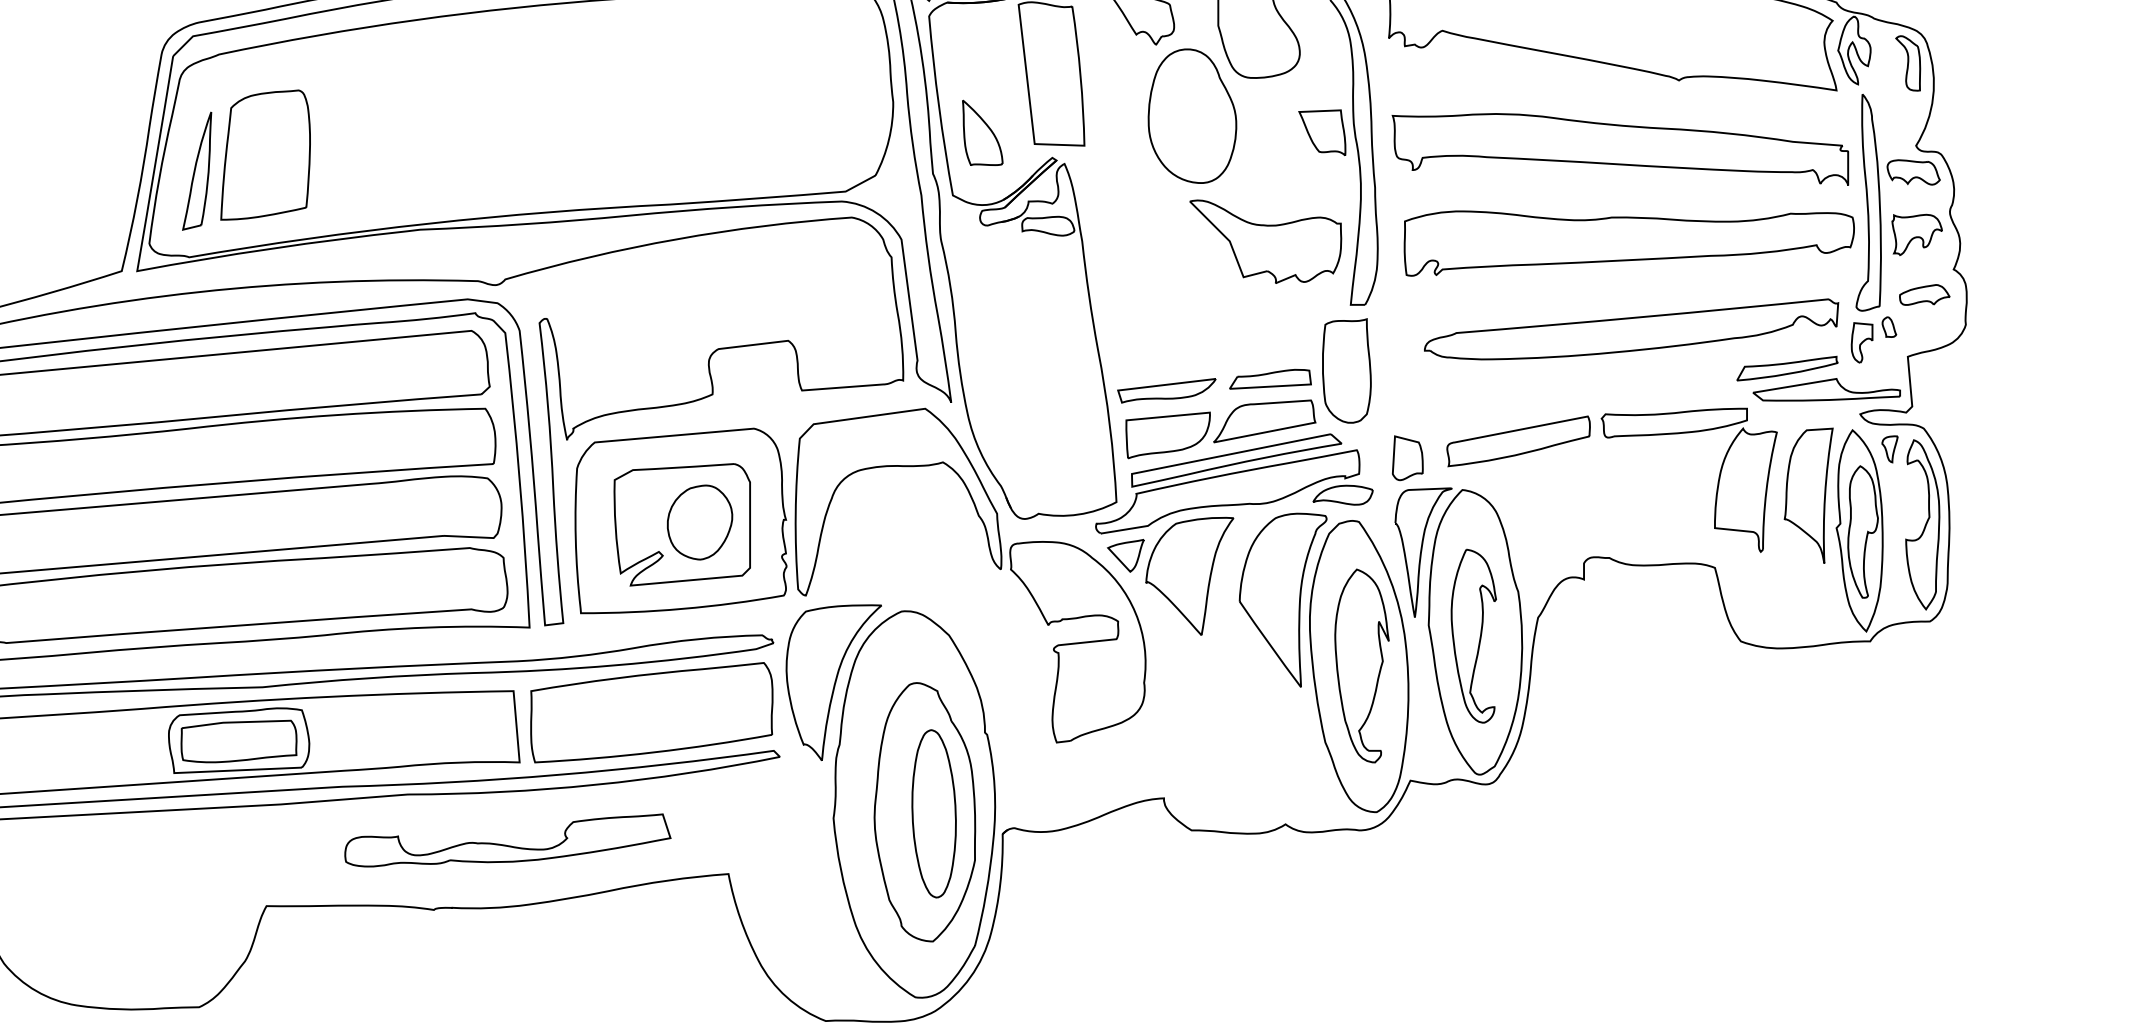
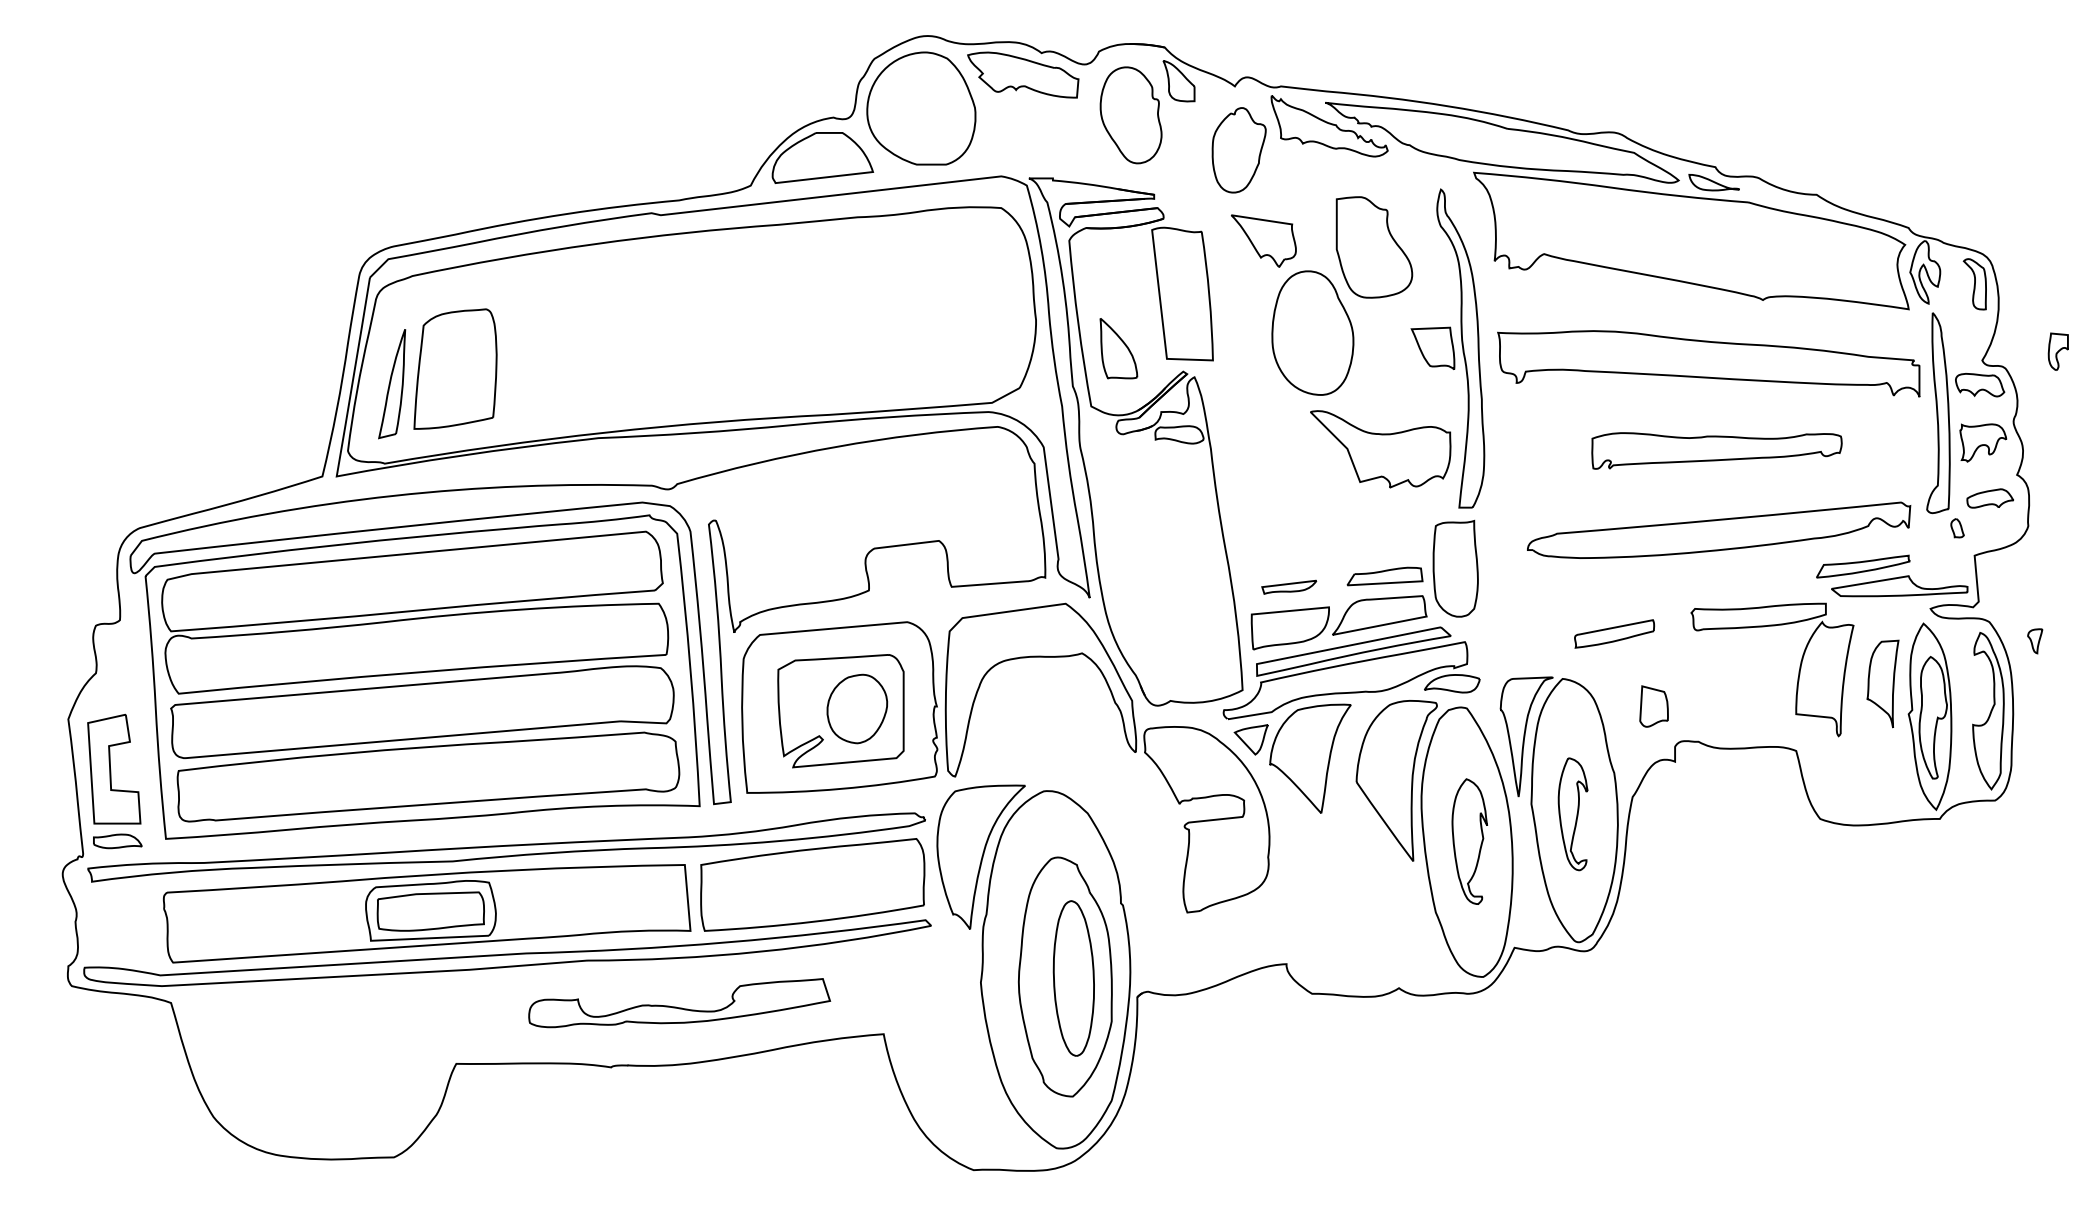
part: (1628, 243) -> (1716, 450), size x0.6
part: (1861, 342) -> (2057, 351), moved
part: (1167, 391) -> (1289, 587), size x0.6
part: (1518, 440) -> (1614, 633), size x0.6
part: (1890, 449) -> (2035, 641), moved
part: (1407, 458) -> (1653, 706), moved
part: (1808, 494) -> (1882, 683), size x0.7
part: (1473, 636) -> (1572, 814), size x0.7
part: (1361, 665) -> (1469, 841), size x0.7

